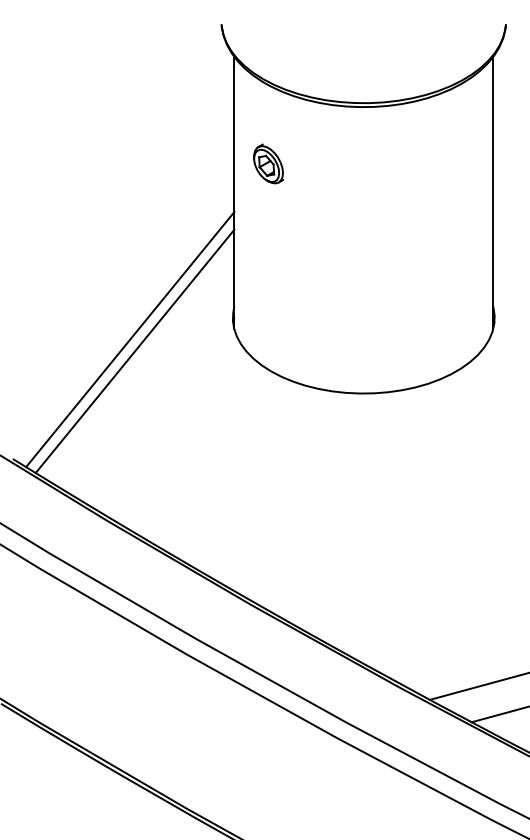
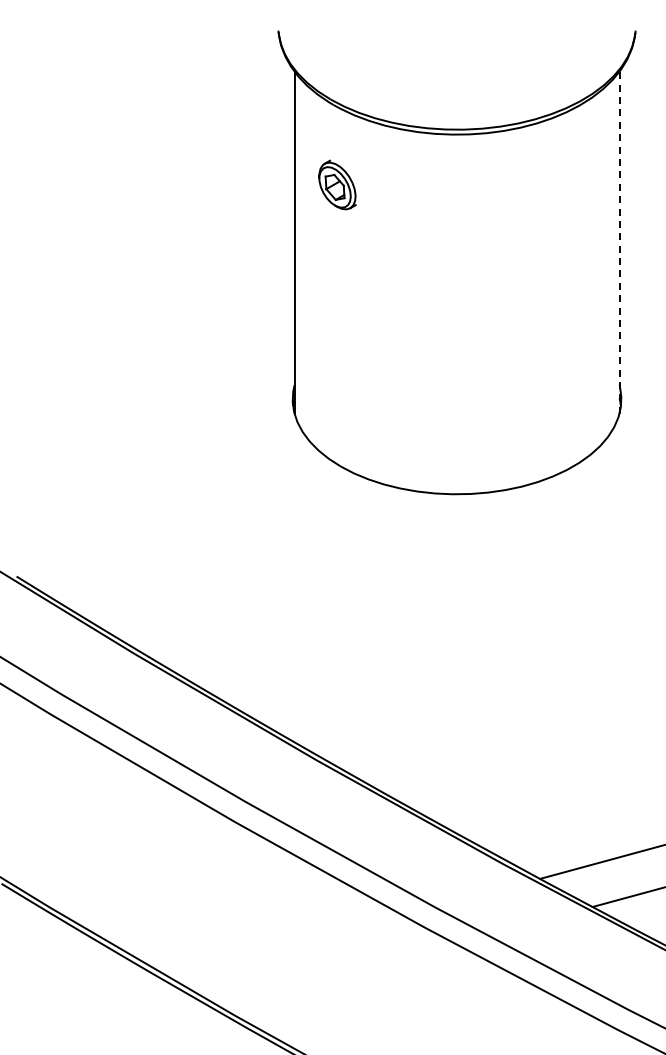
part: (268, 163) -> (337, 184), moved
line: (493, 193) -> (619, 242), solid -> dashed
line: (130, 339) -> (163, 426), removed
line: (134, 351) -> (169, 441), removed

